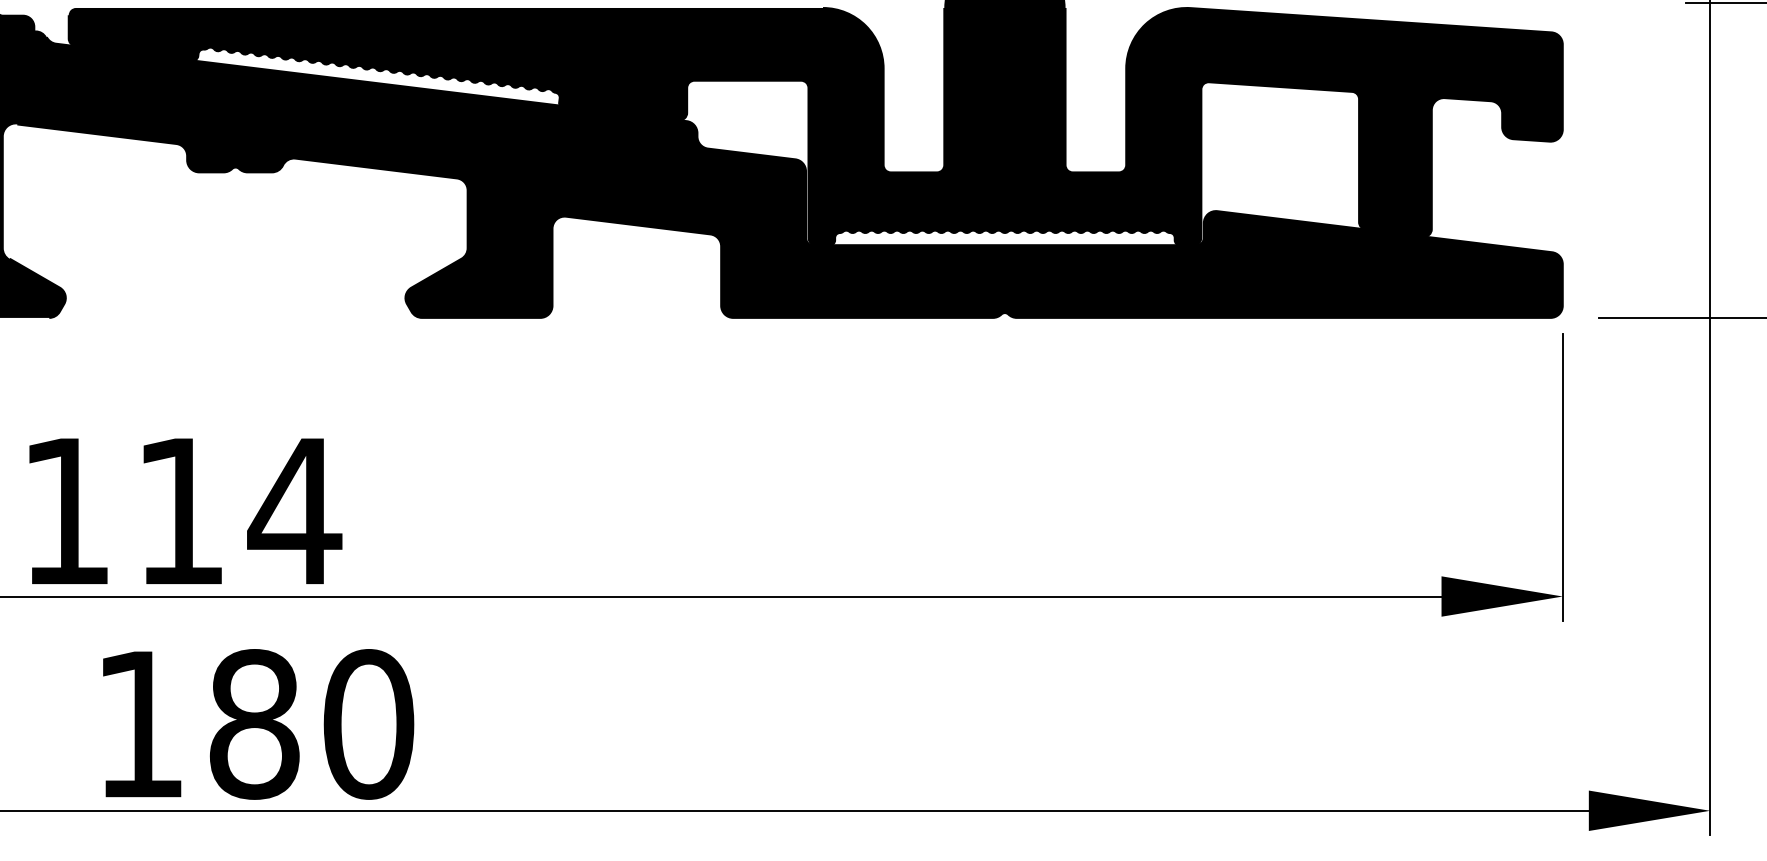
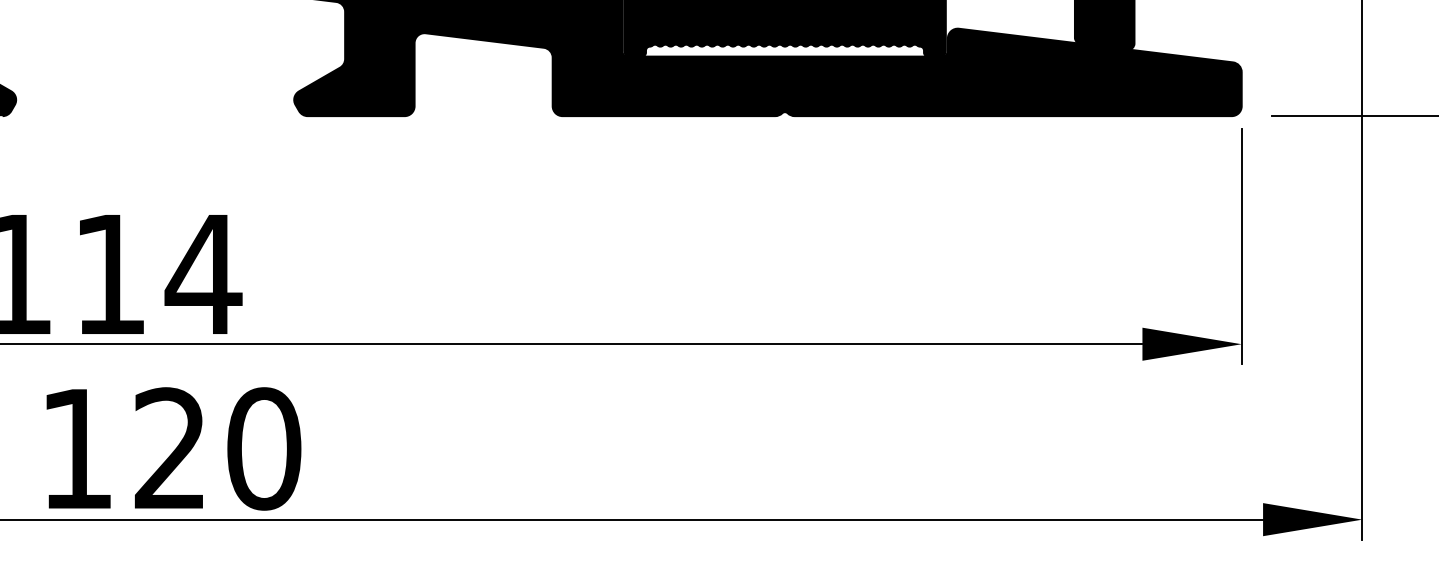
text: (254, 724) -> (170, 449), 180 -> 120

